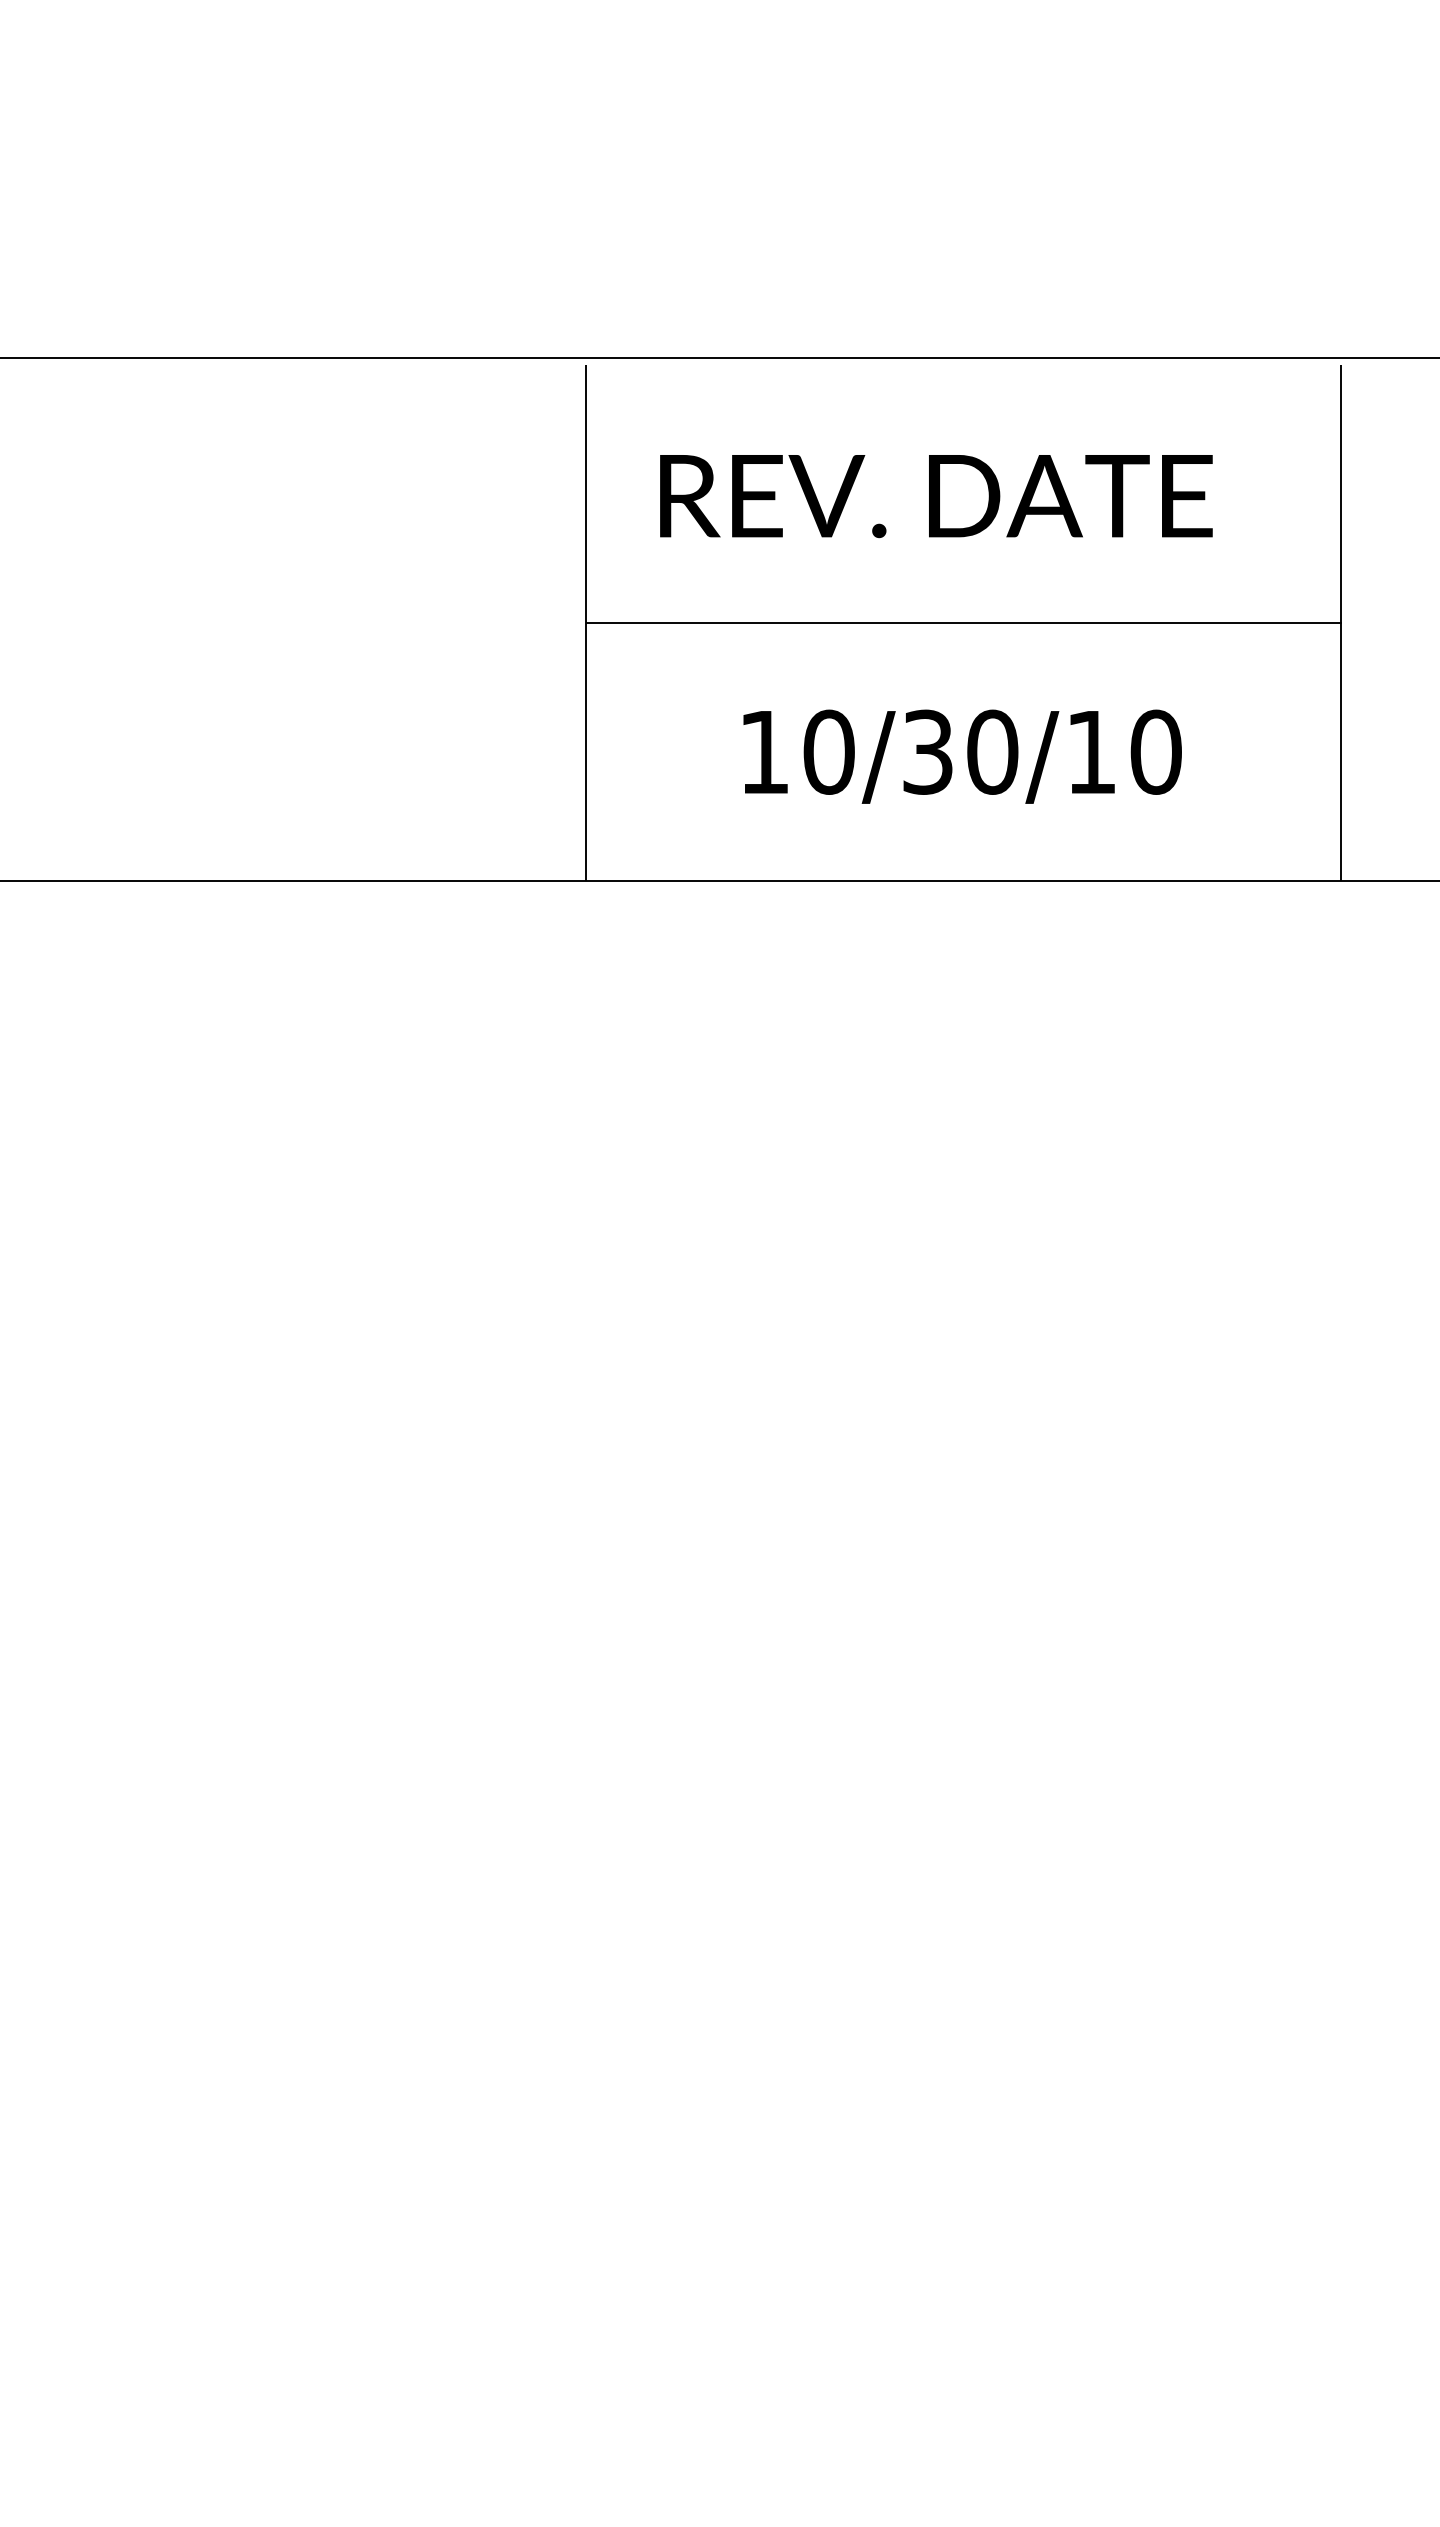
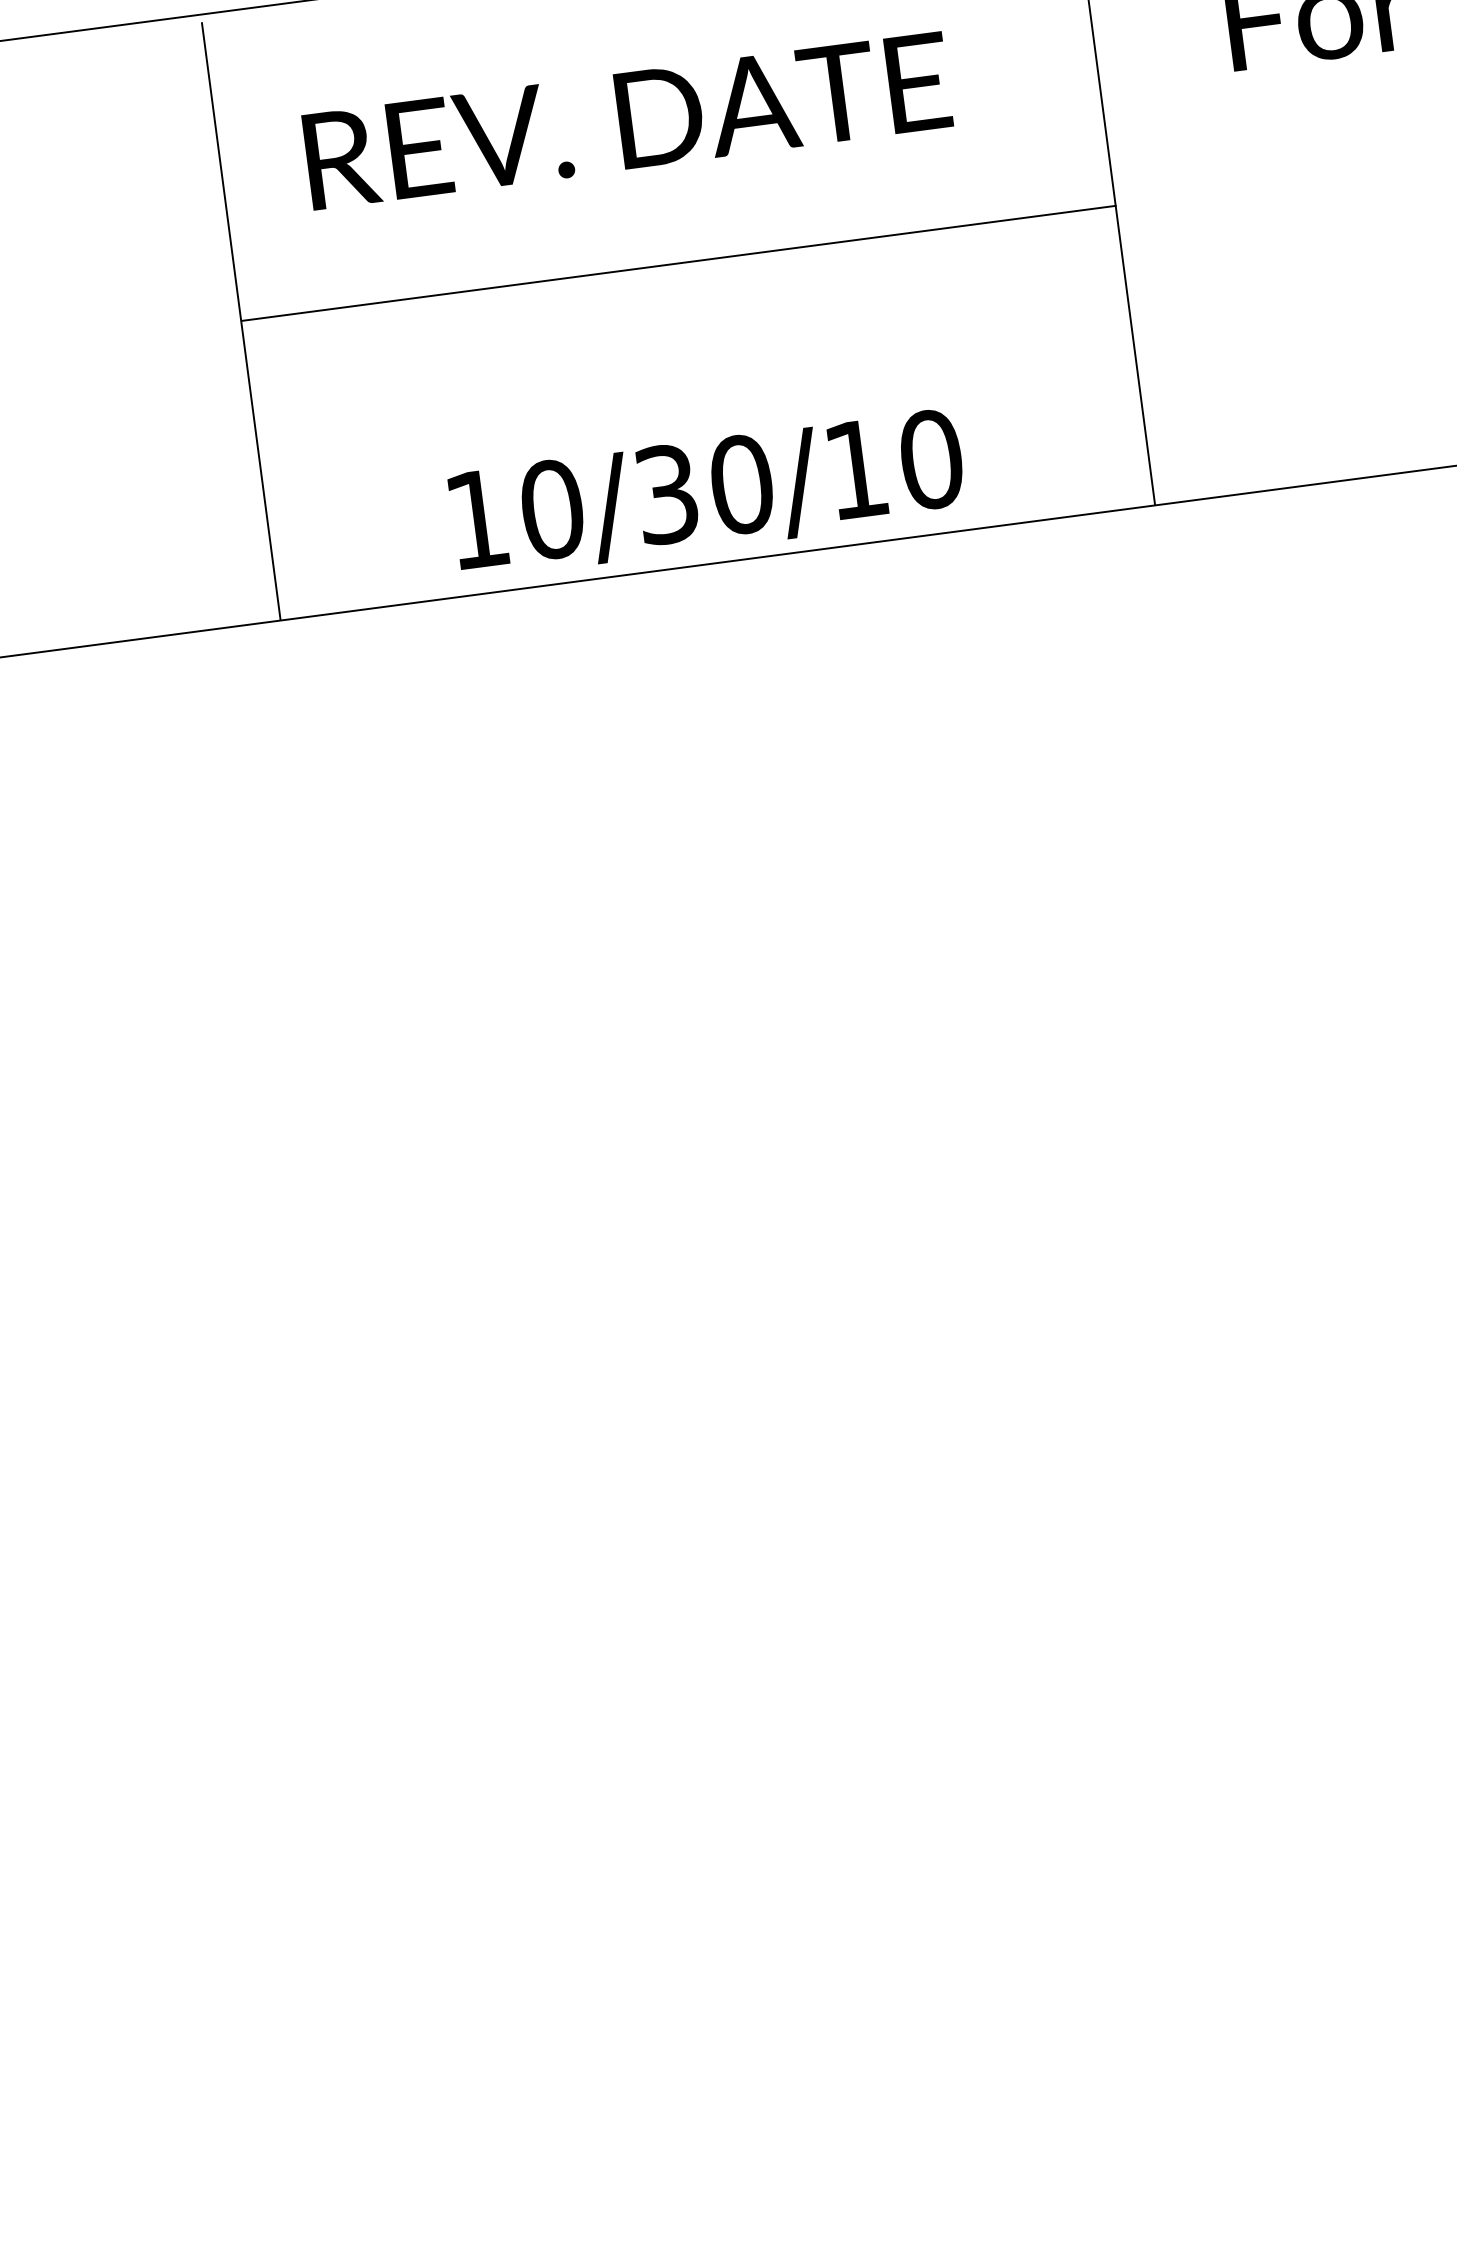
text: (962, 756) -> (707, 494), moved

